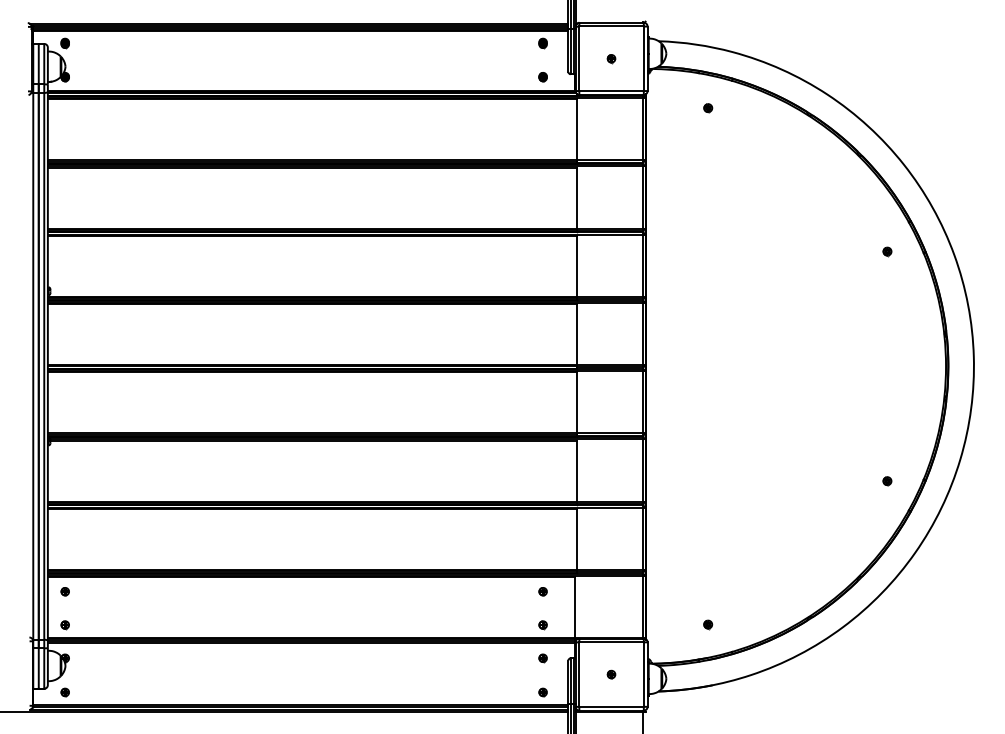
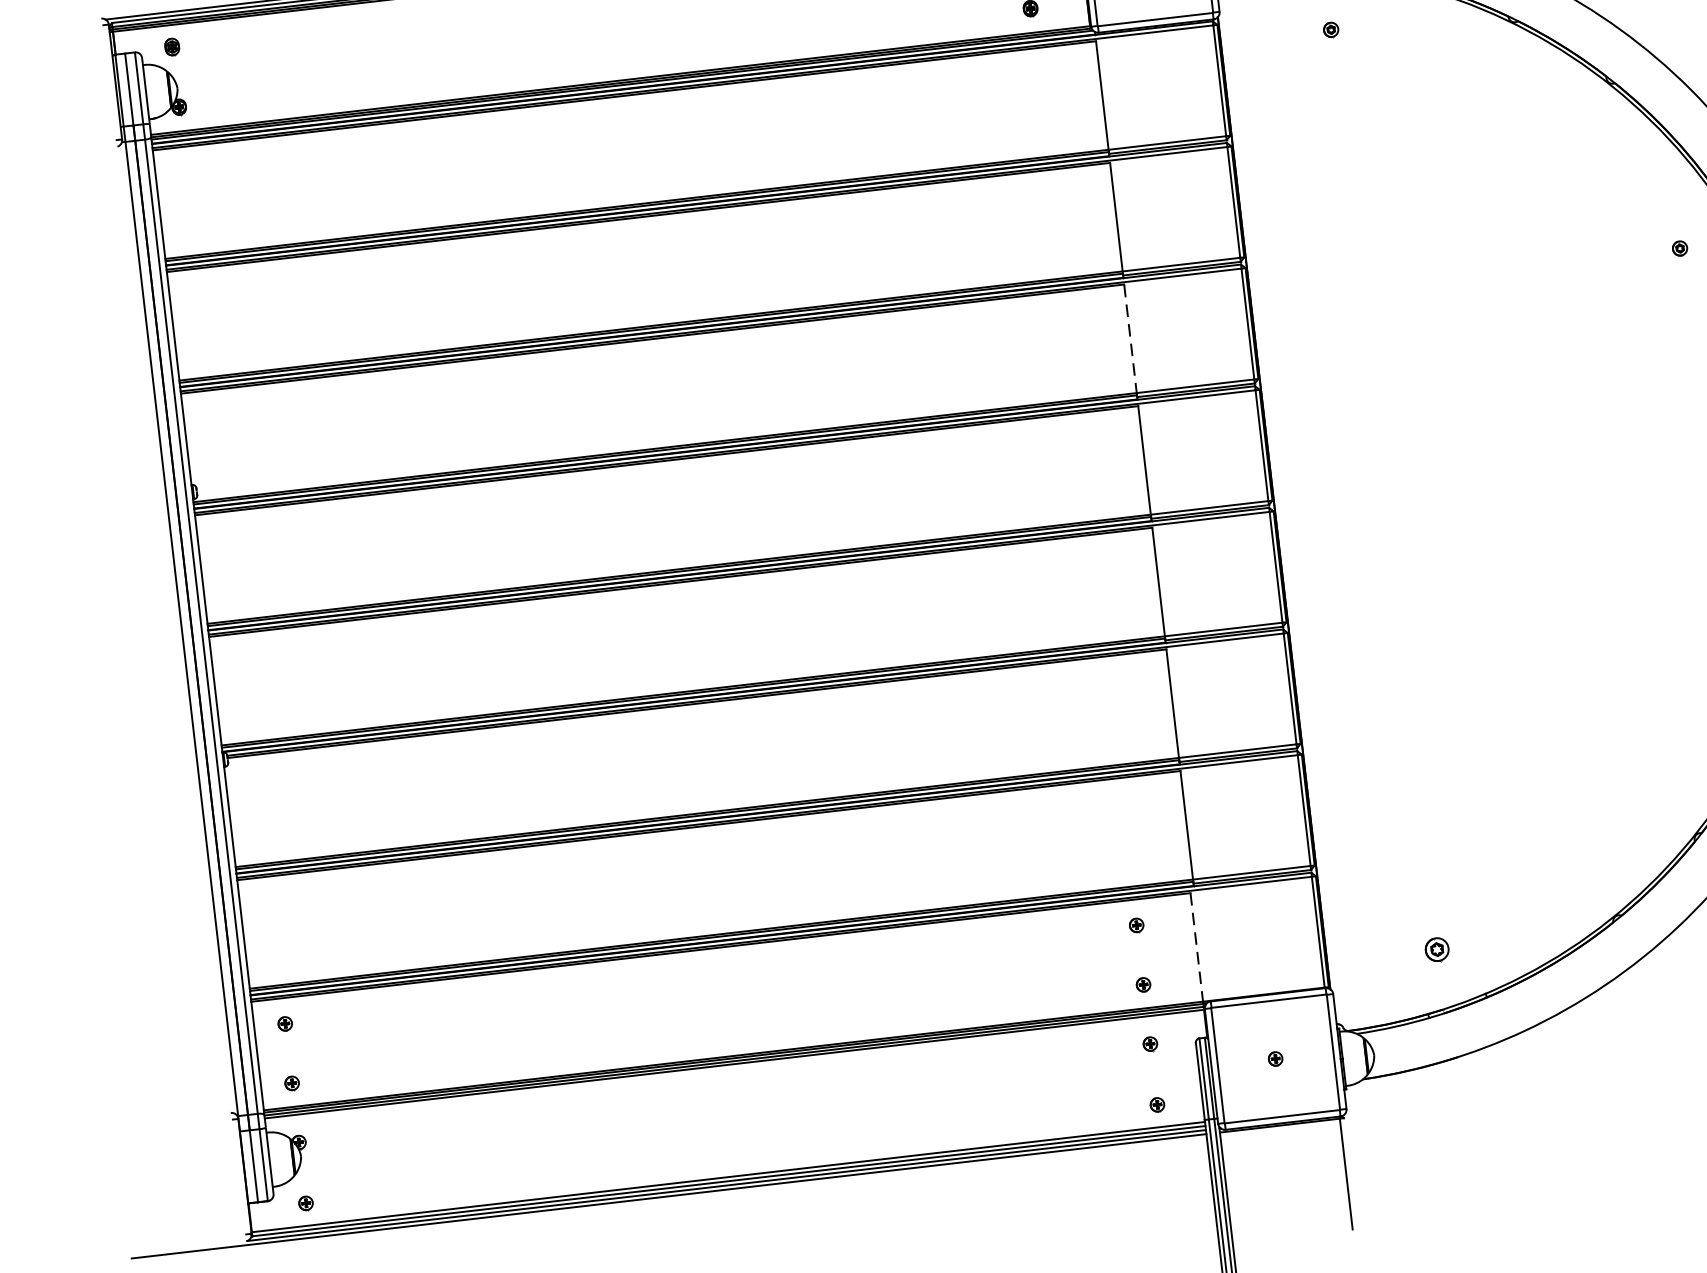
line: (577, 266) -> (1130, 338), solid -> dashed
line: (575, 608) -> (1197, 948), solid -> dashed
part: (708, 624) -> (1438, 949), size x1.6

